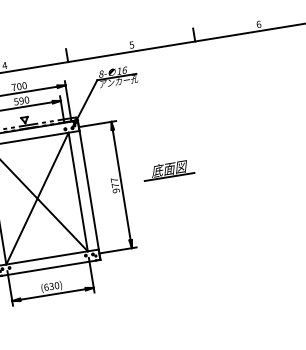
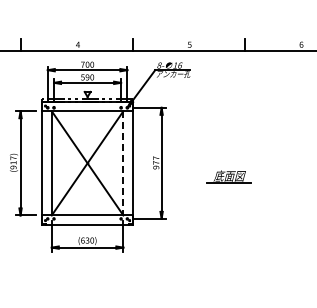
part: (168, 169) -> (228, 176), moved
line: (78, 192) -> (123, 163), solid -> dashed

